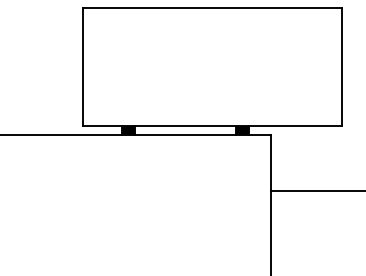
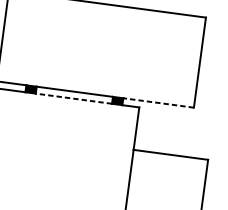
line: (295, 126) -> (158, 103), solid -> dashed
line: (185, 135) -> (73, 98), solid -> dashed

